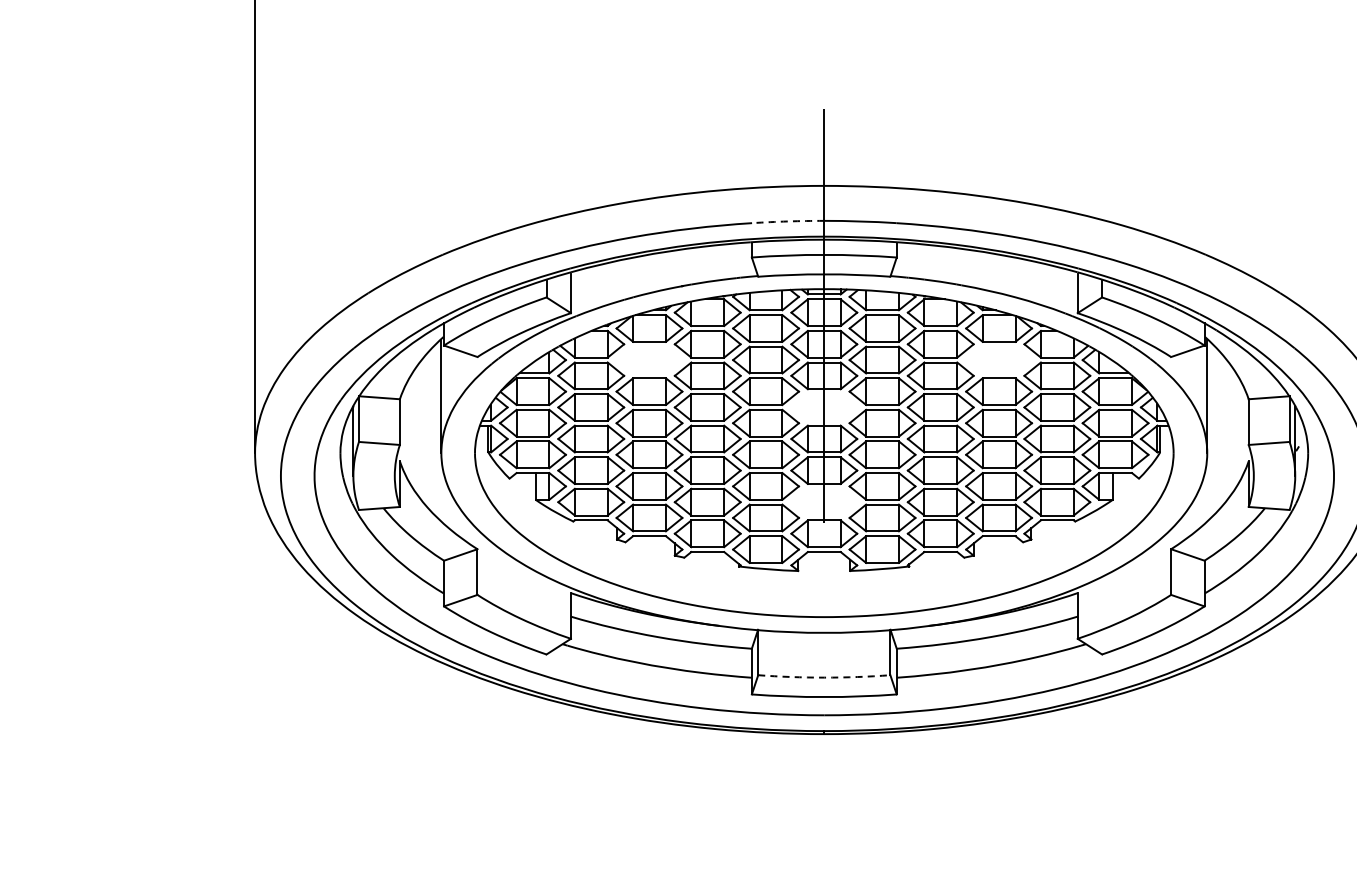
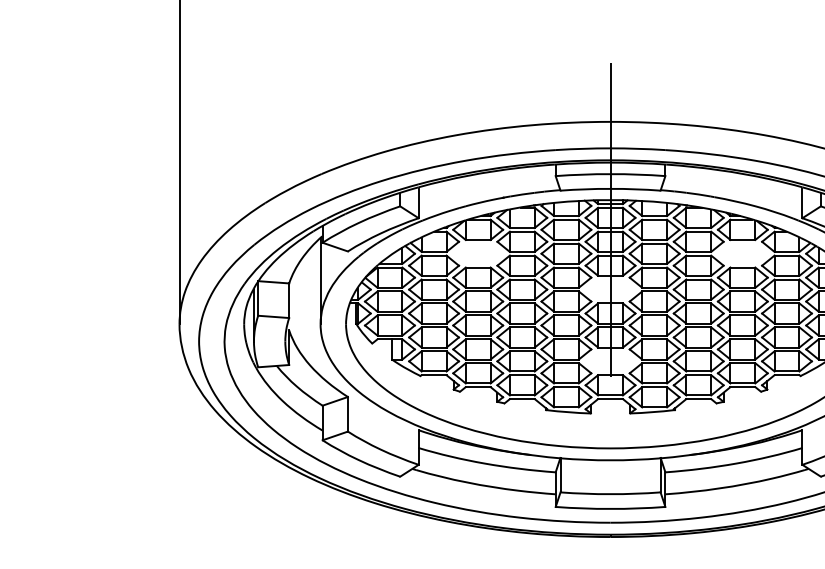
arc: (788, 221) -> (583, 148), dashed -> solid
arc: (824, 677) -> (610, 494), dashed -> solid

